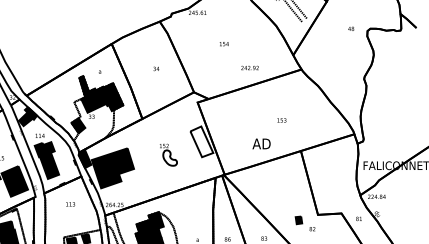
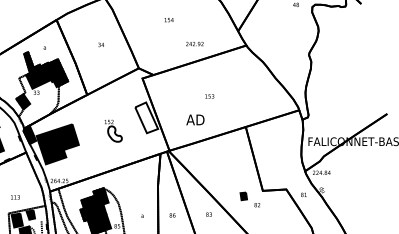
text: (281, 120) -> (209, 96), moved
text: (261, 143) -> (195, 119), moved
text: (70, 204) -> (15, 197), moved

